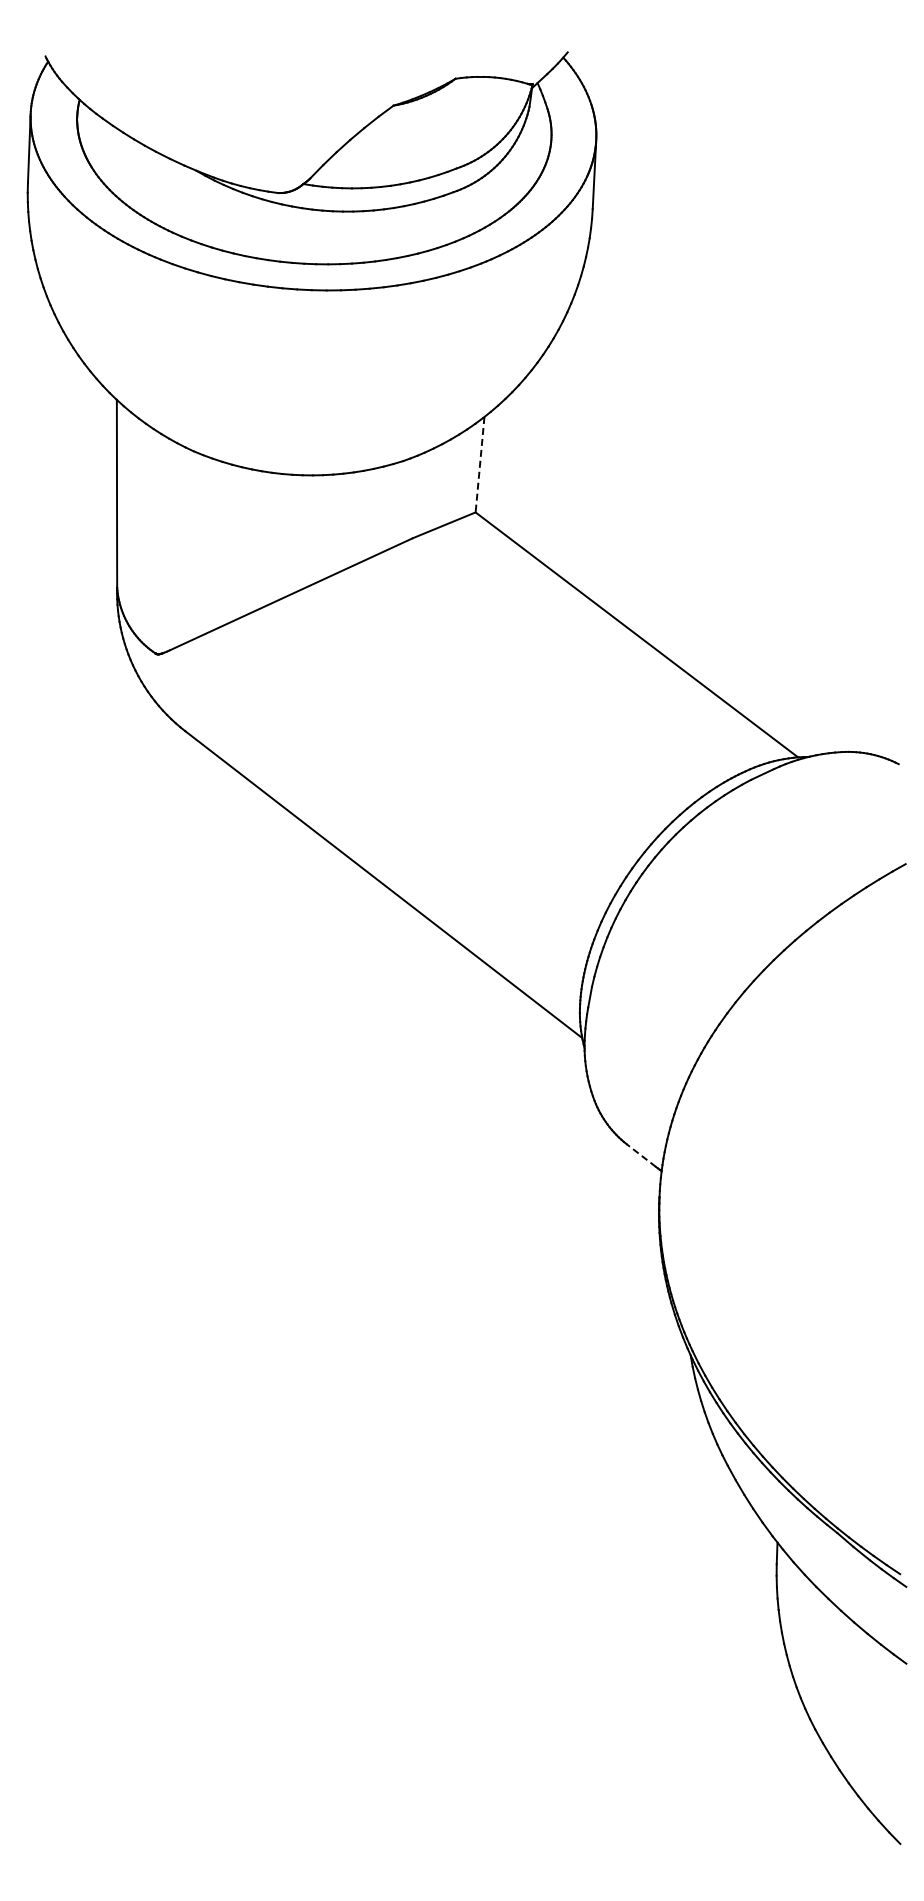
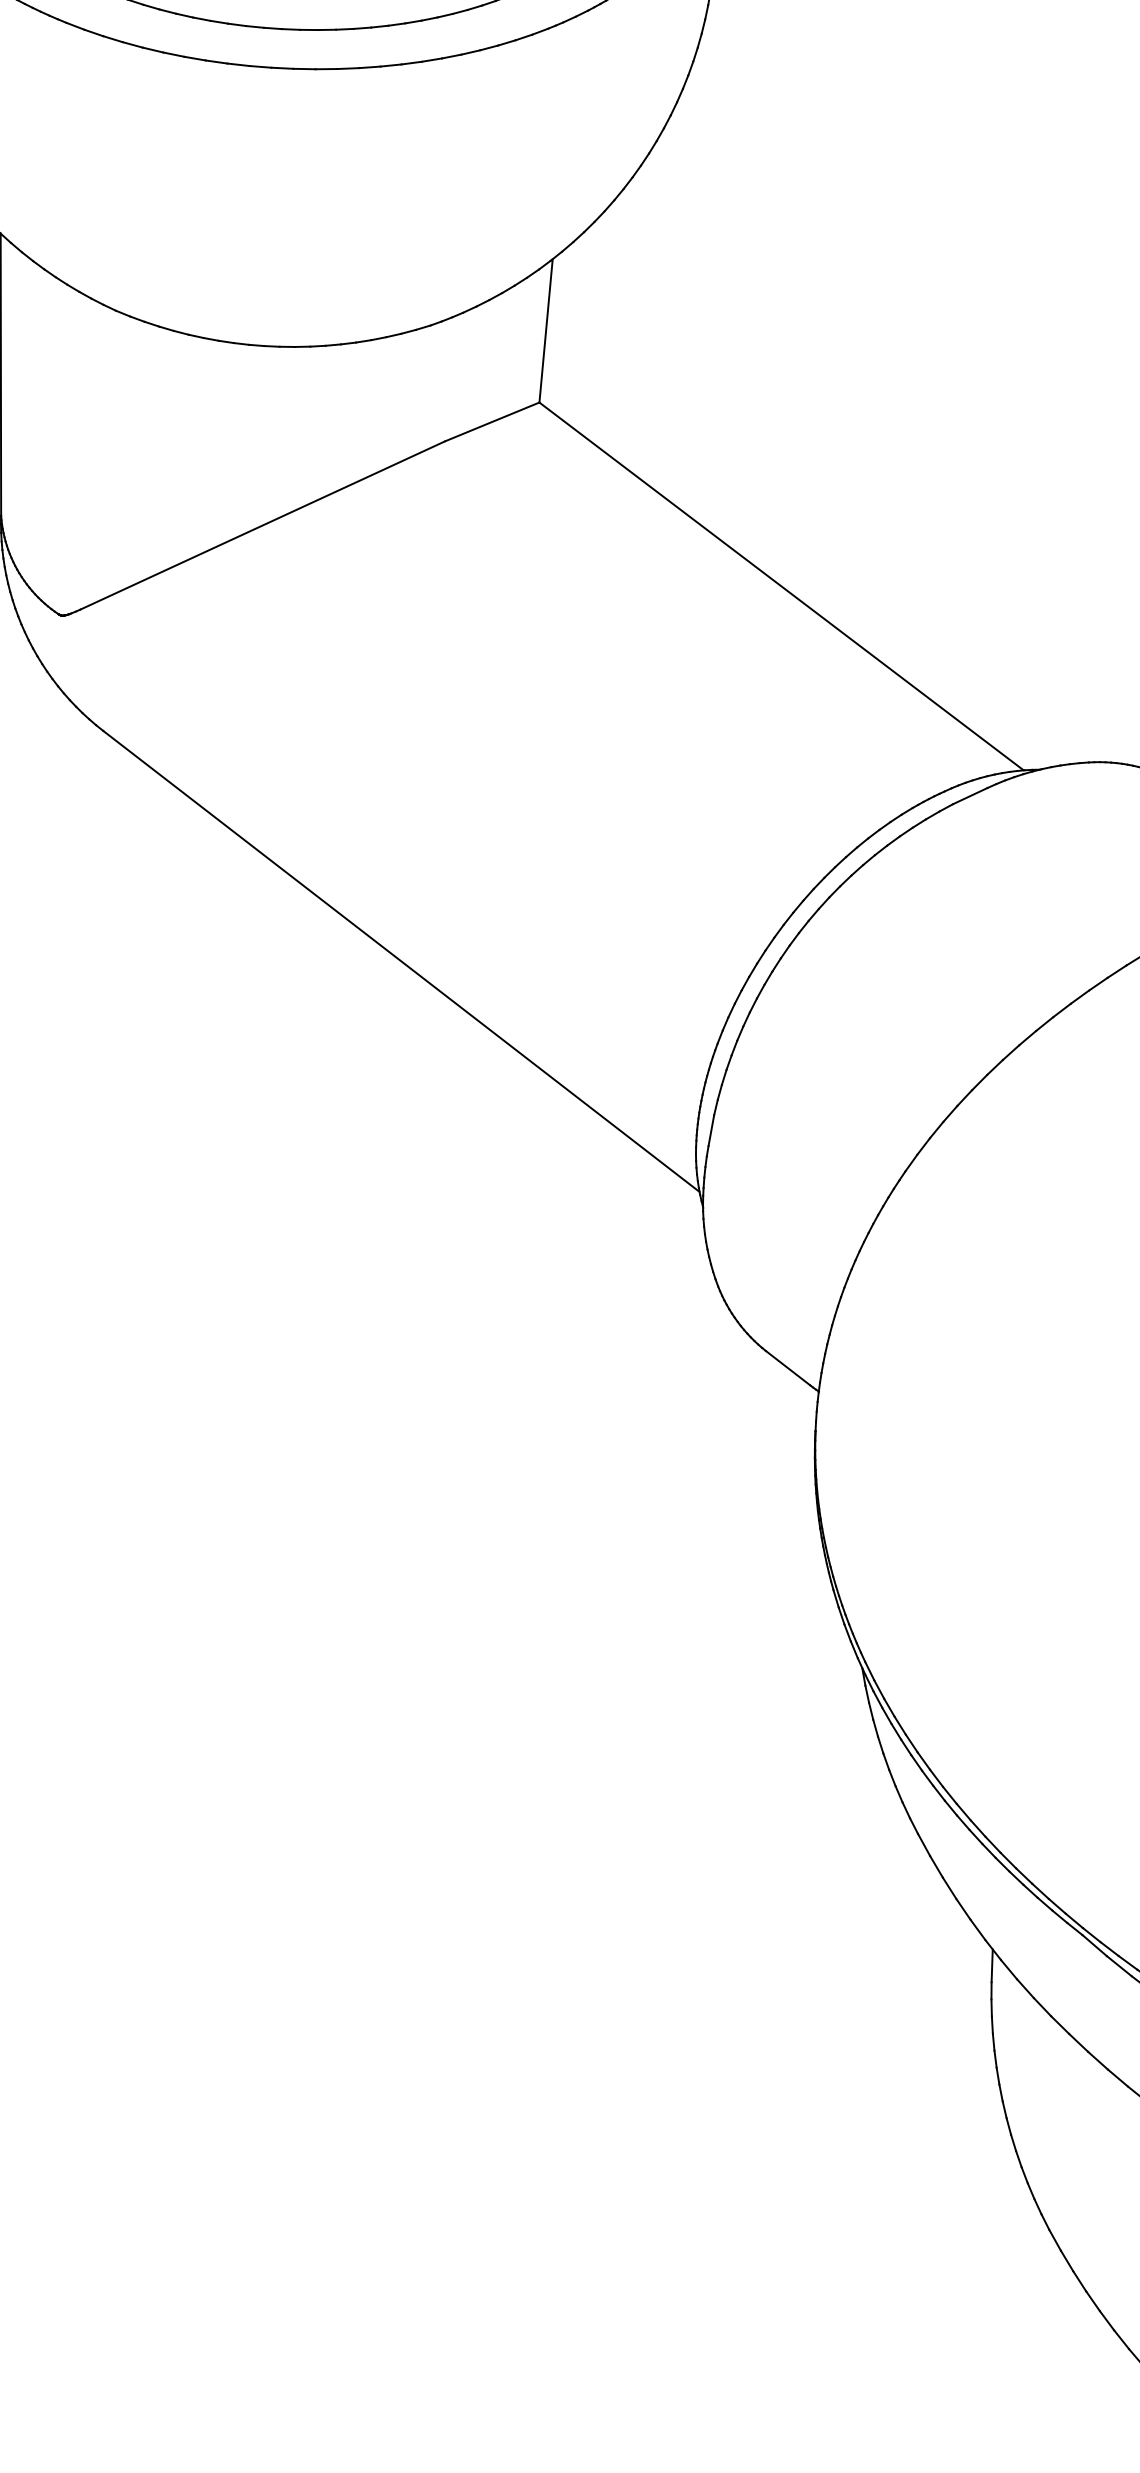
line: (480, 464) -> (546, 330), dashed -> solid
line: (641, 1155) -> (788, 1368), dashed -> solid

